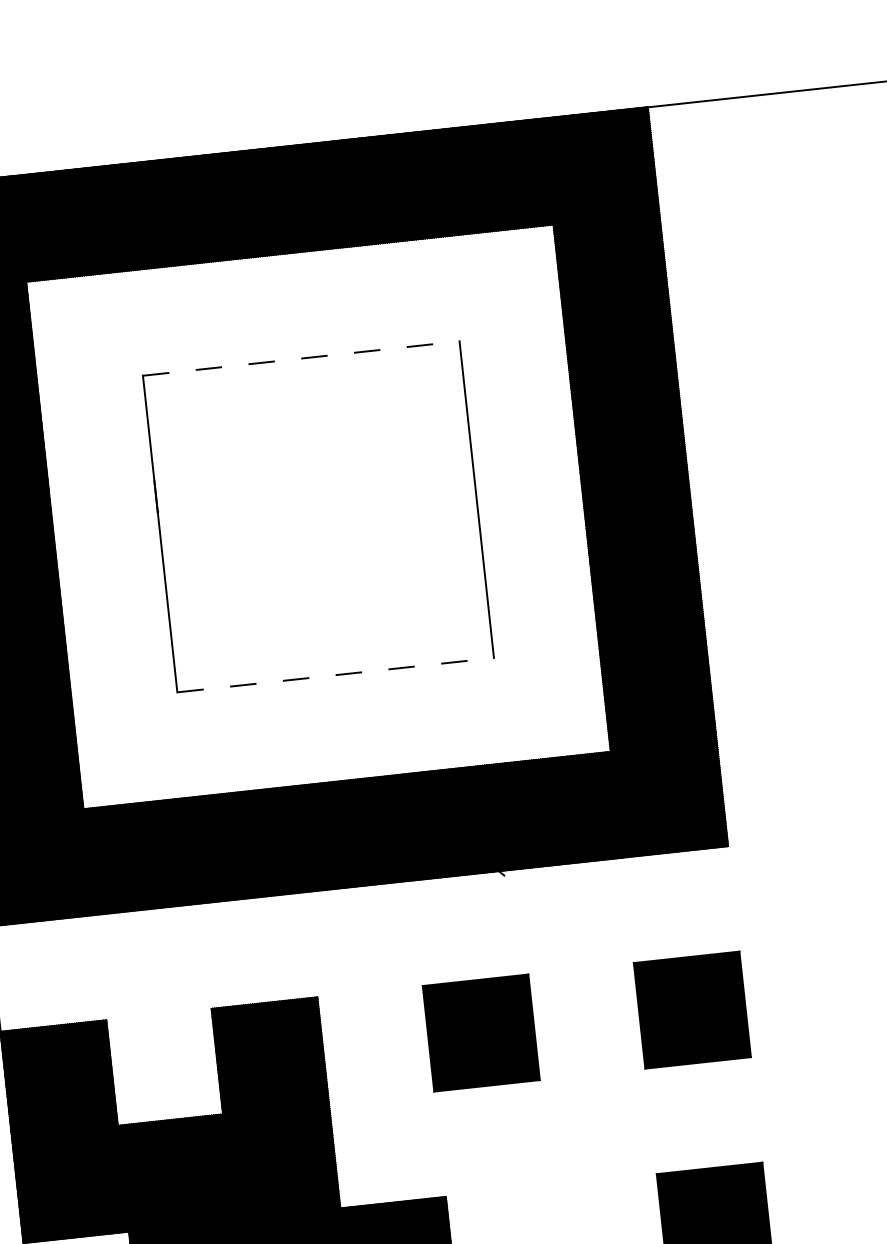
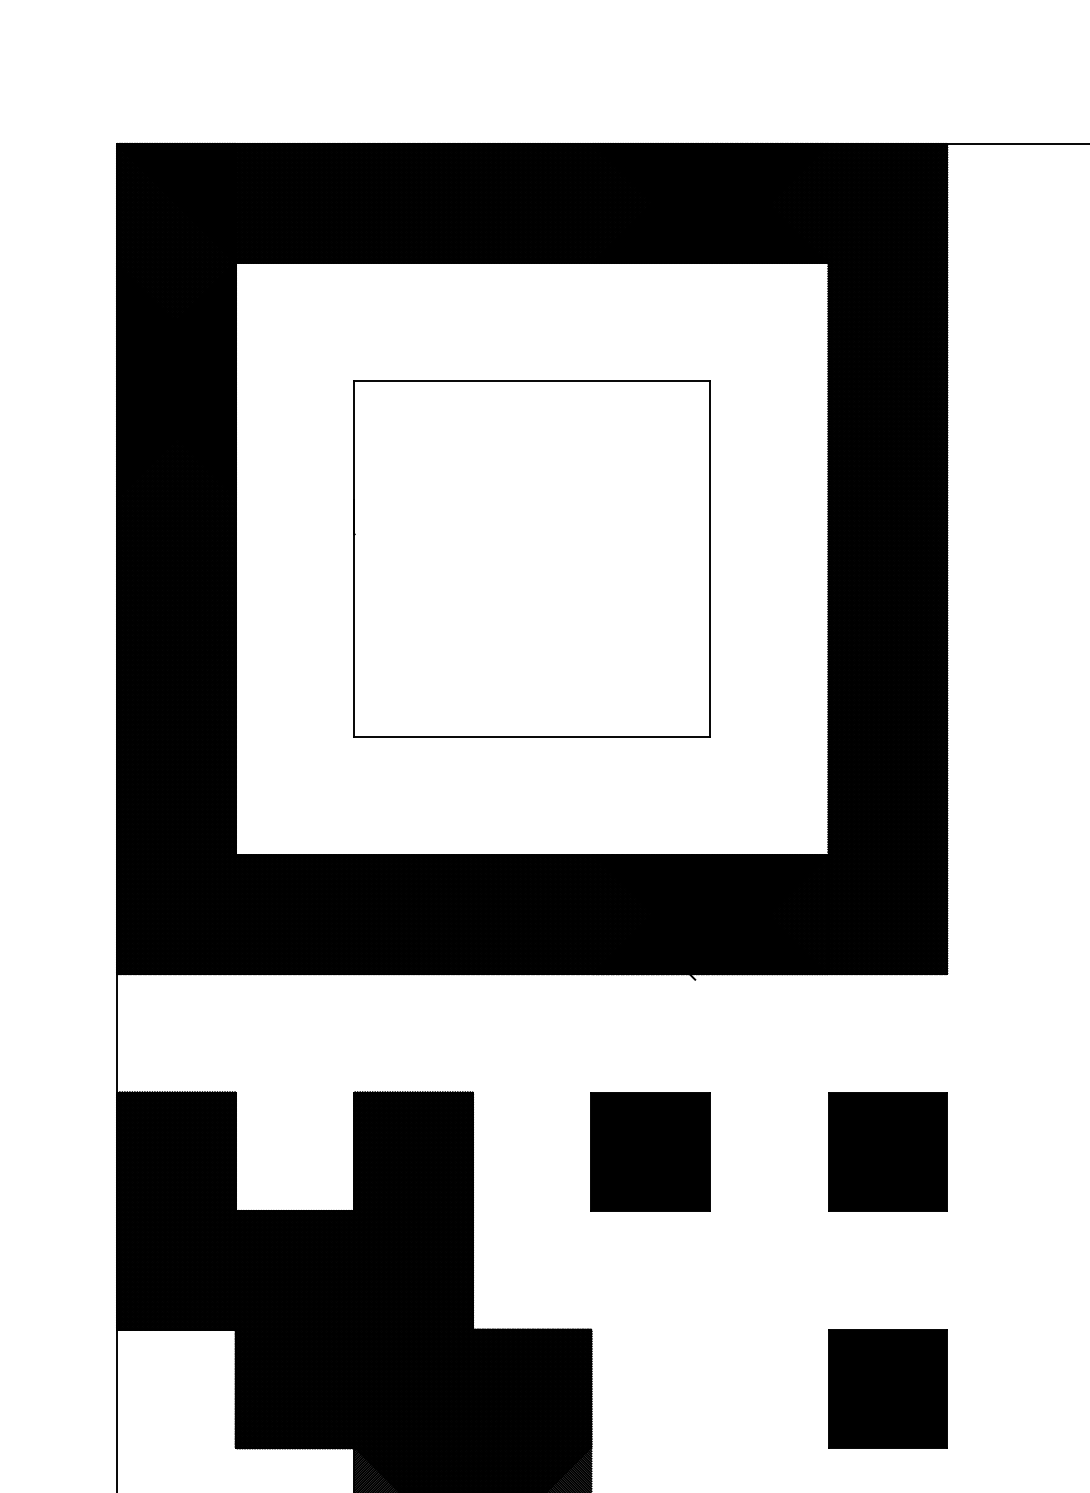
line: (301, 358) -> (532, 381), dashed -> solid
line: (335, 674) -> (532, 736), dashed -> solid

